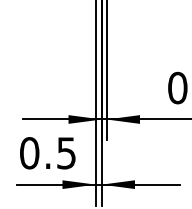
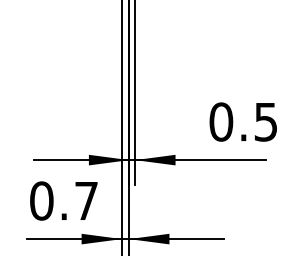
text: (66, 153) -> (86, 201), 0.5 -> 0.7

